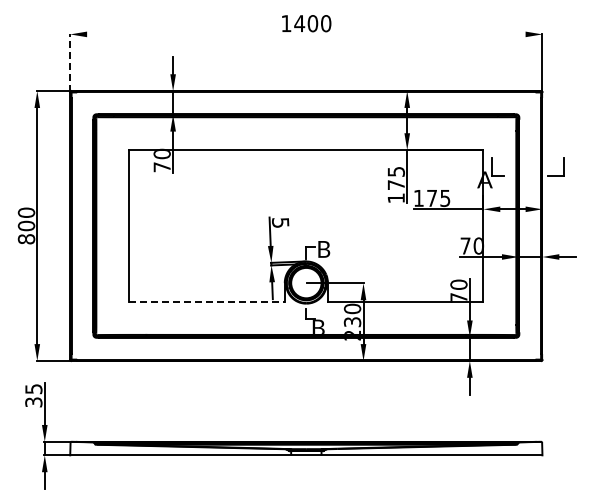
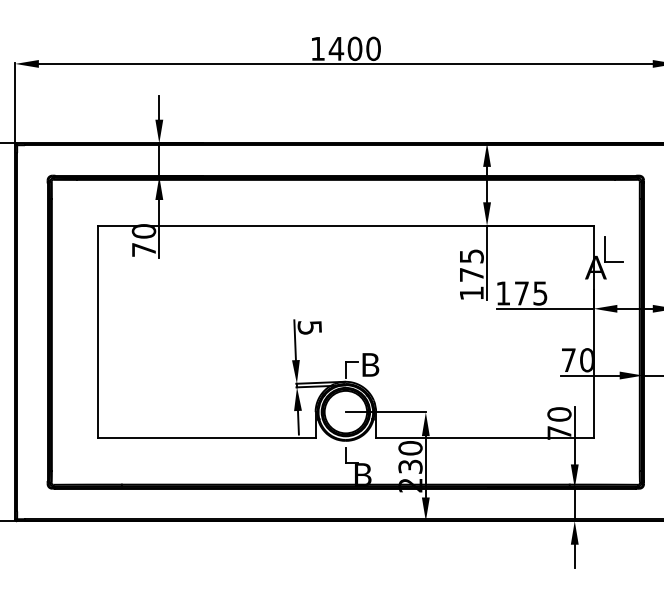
line: (306, 34) -> (346, 64), added
line: (70, 62) -> (15, 103), dashed -> solid
line: (207, 301) -> (207, 437), dashed -> solid

